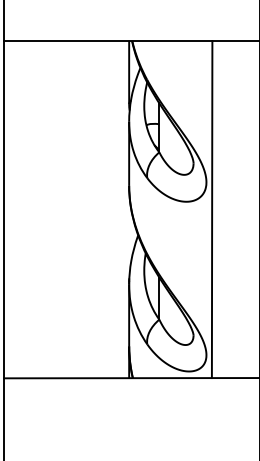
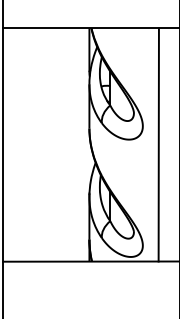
line: (211, 208) -> (158, 144), moved

